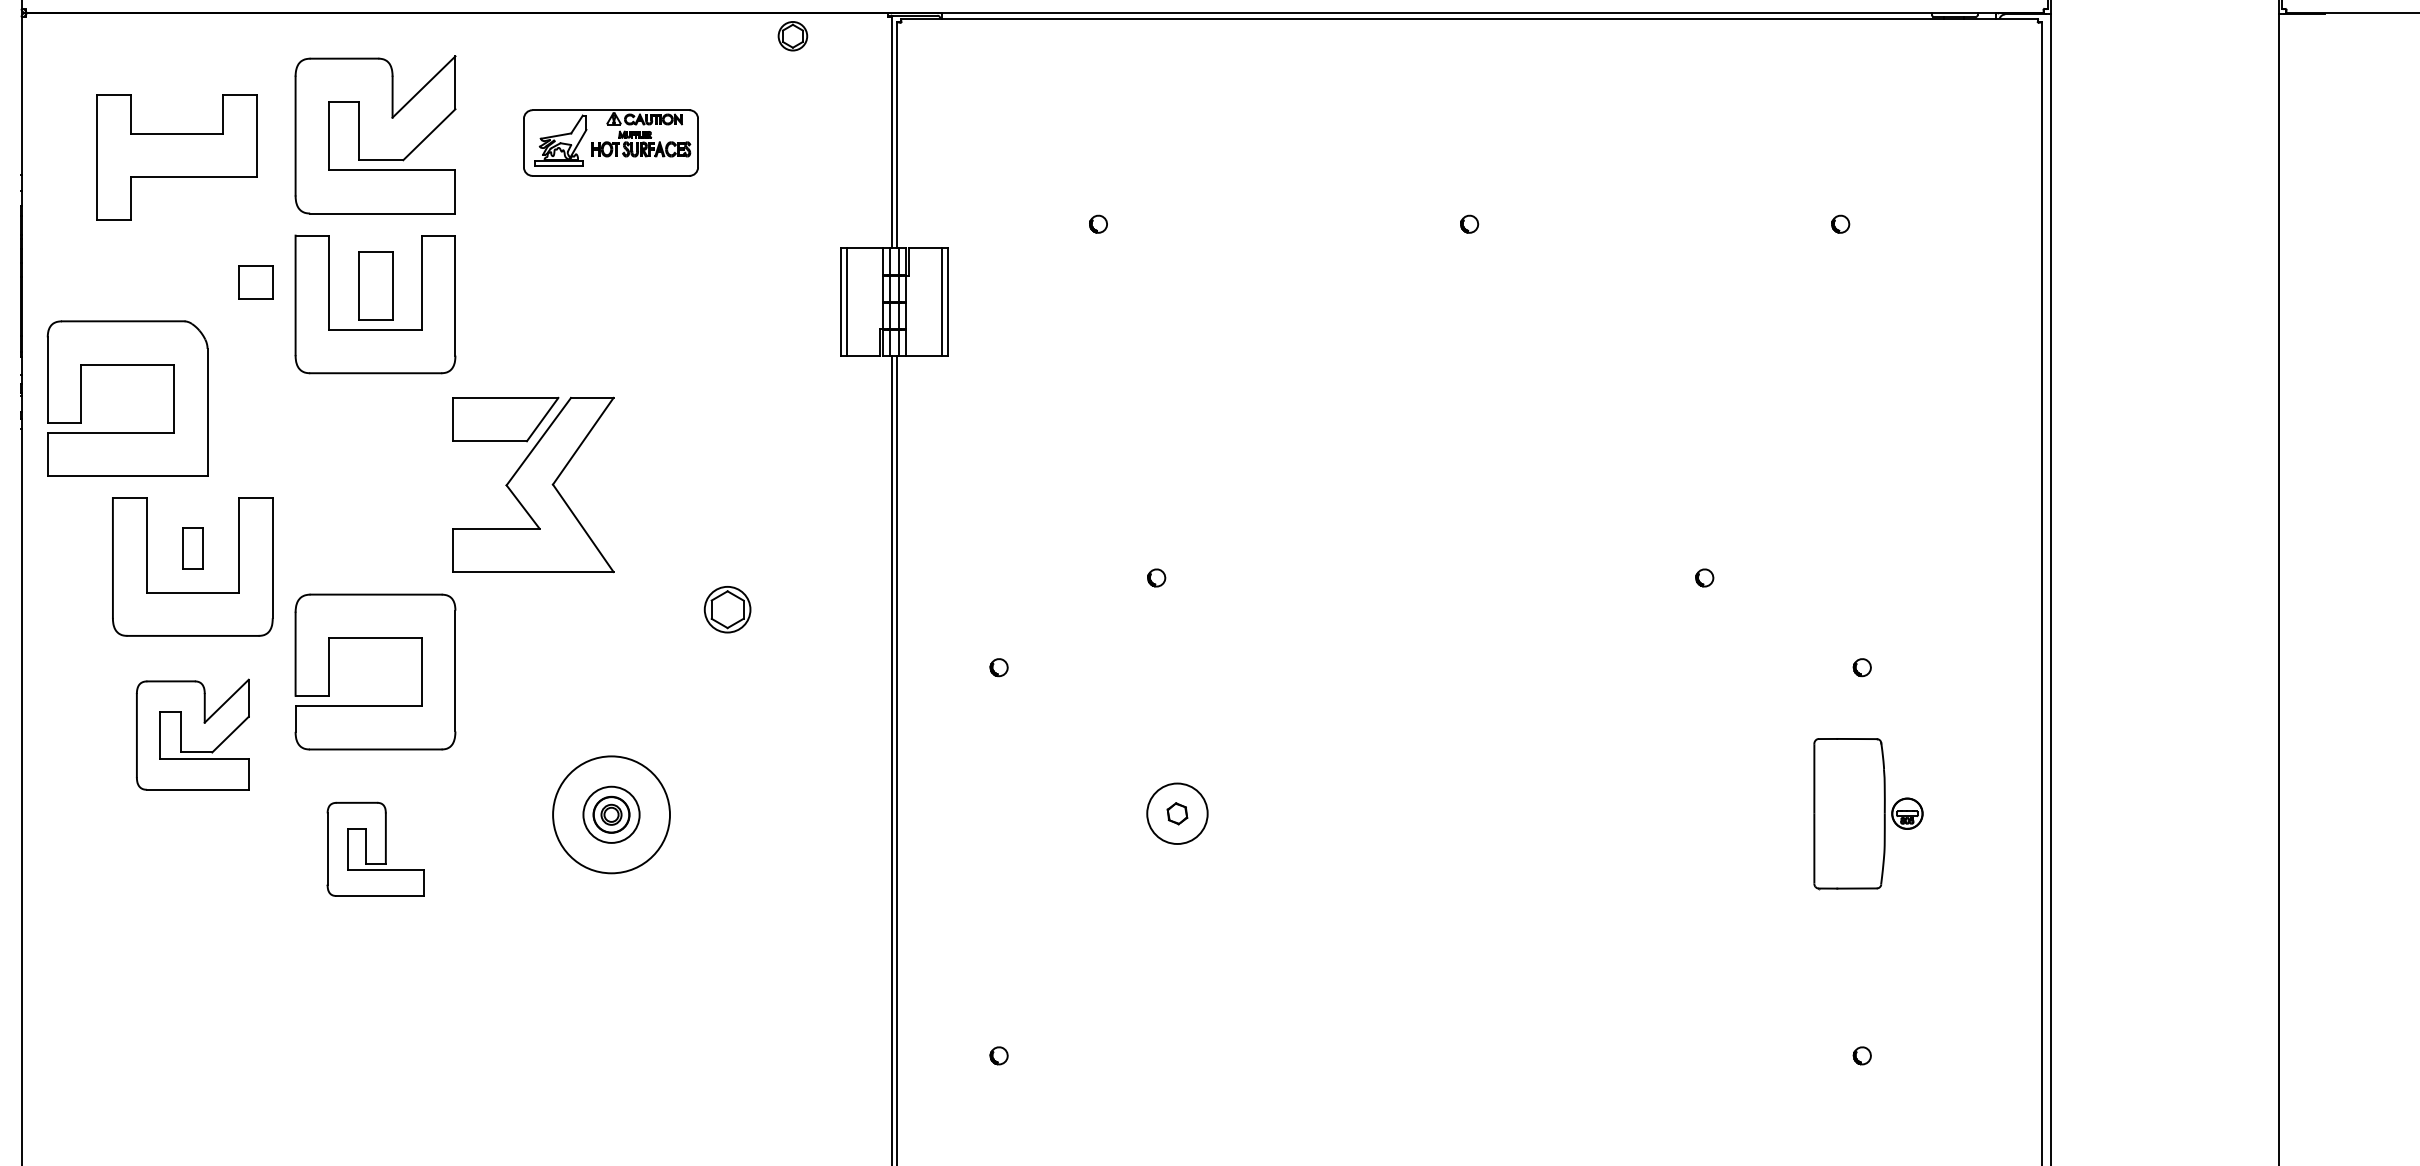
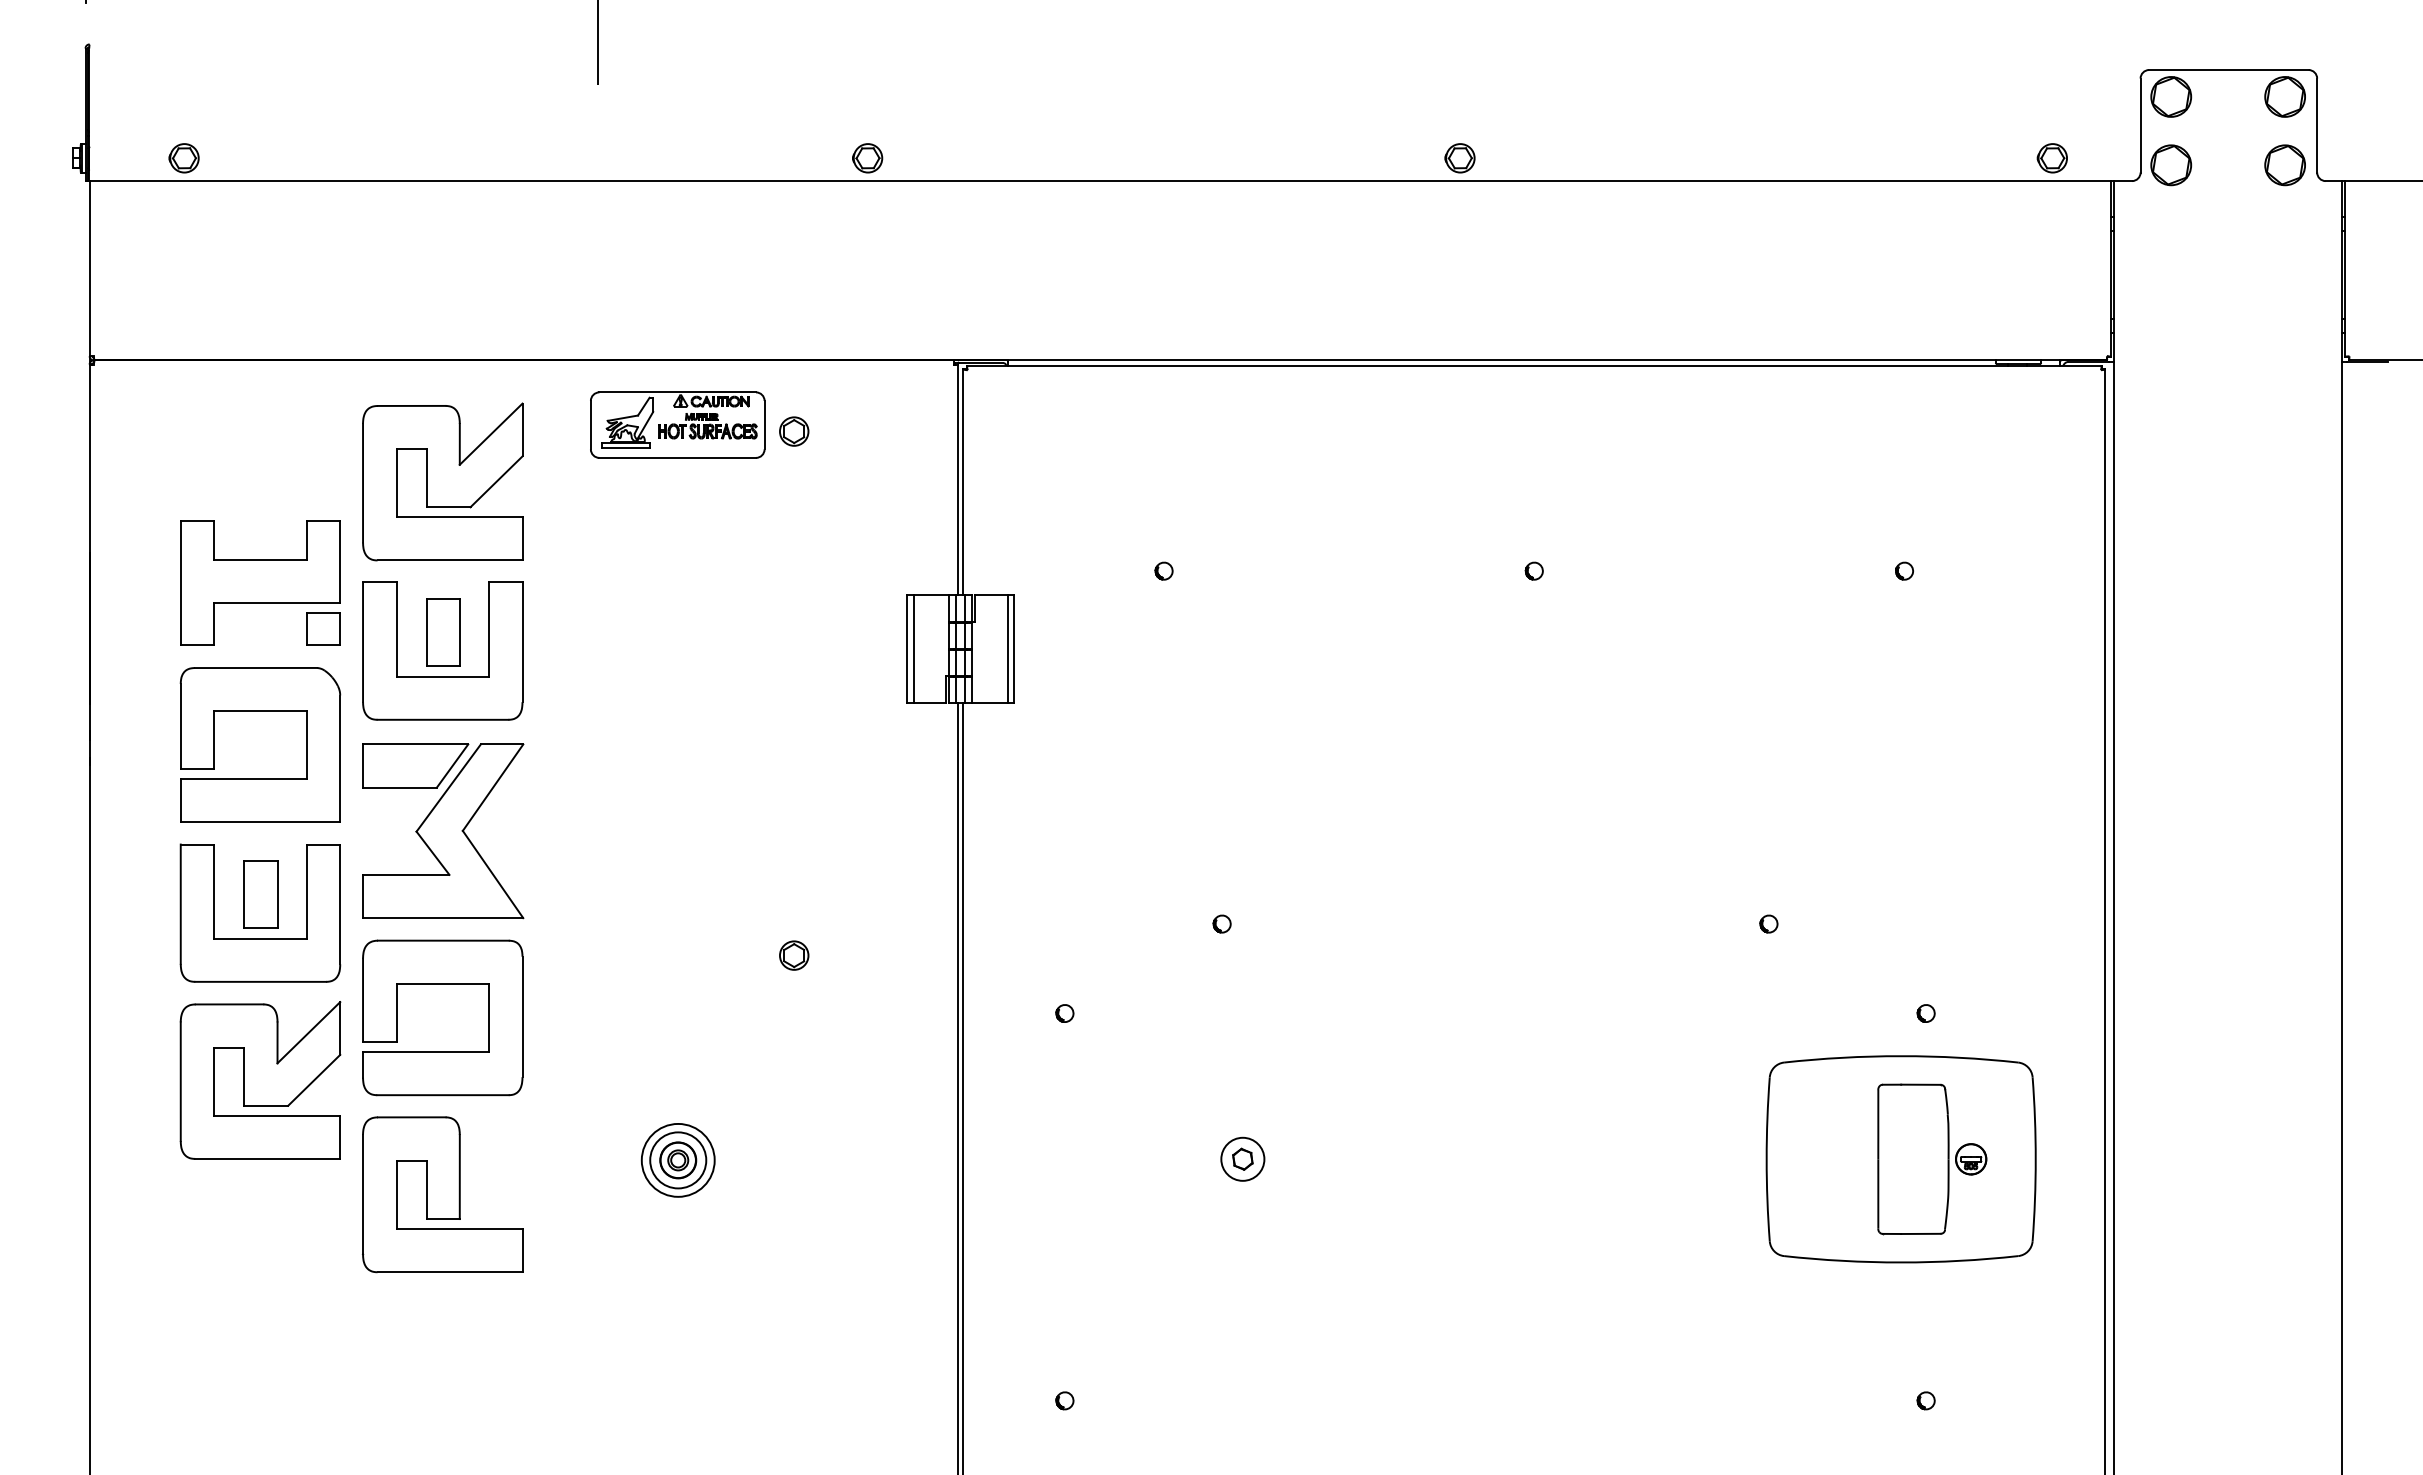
part: (793, 36) -> (794, 431), moved
part: (610, 142) -> (677, 424), moved
part: (176, 156) -> (260, 582), moved
part: (127, 364) -> (260, 711), moved
part: (533, 485) -> (443, 831), moved
part: (192, 548) -> (260, 894), size x1.67
part: (728, 609) -> (794, 955), size x0.62
part: (192, 734) -> (260, 1080), size x1.43
circle: (1177, 812) -> (1242, 1158), size x0.71
circle: (610, 813) -> (677, 1159), size x0.62
part: (1836, 813) -> (1900, 1159), added
part: (375, 849) -> (442, 1194), size x1.67

